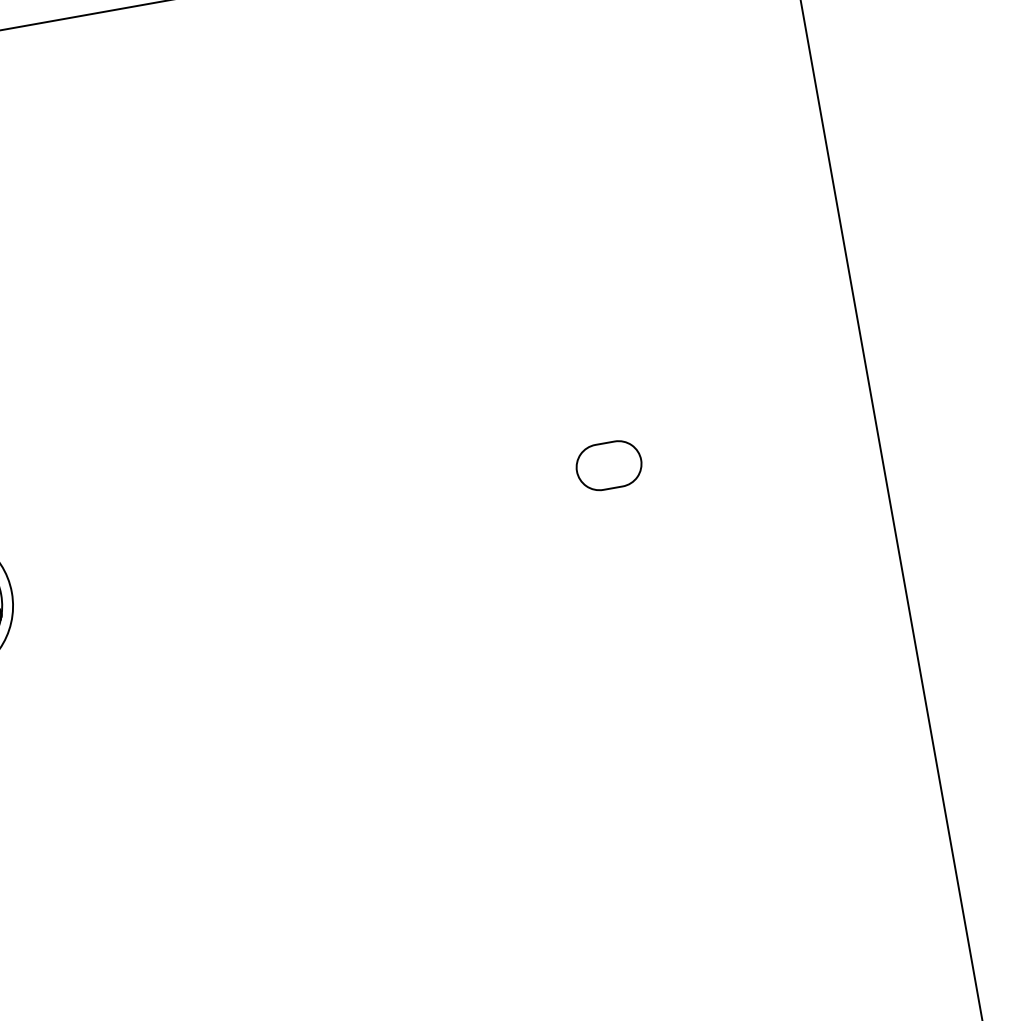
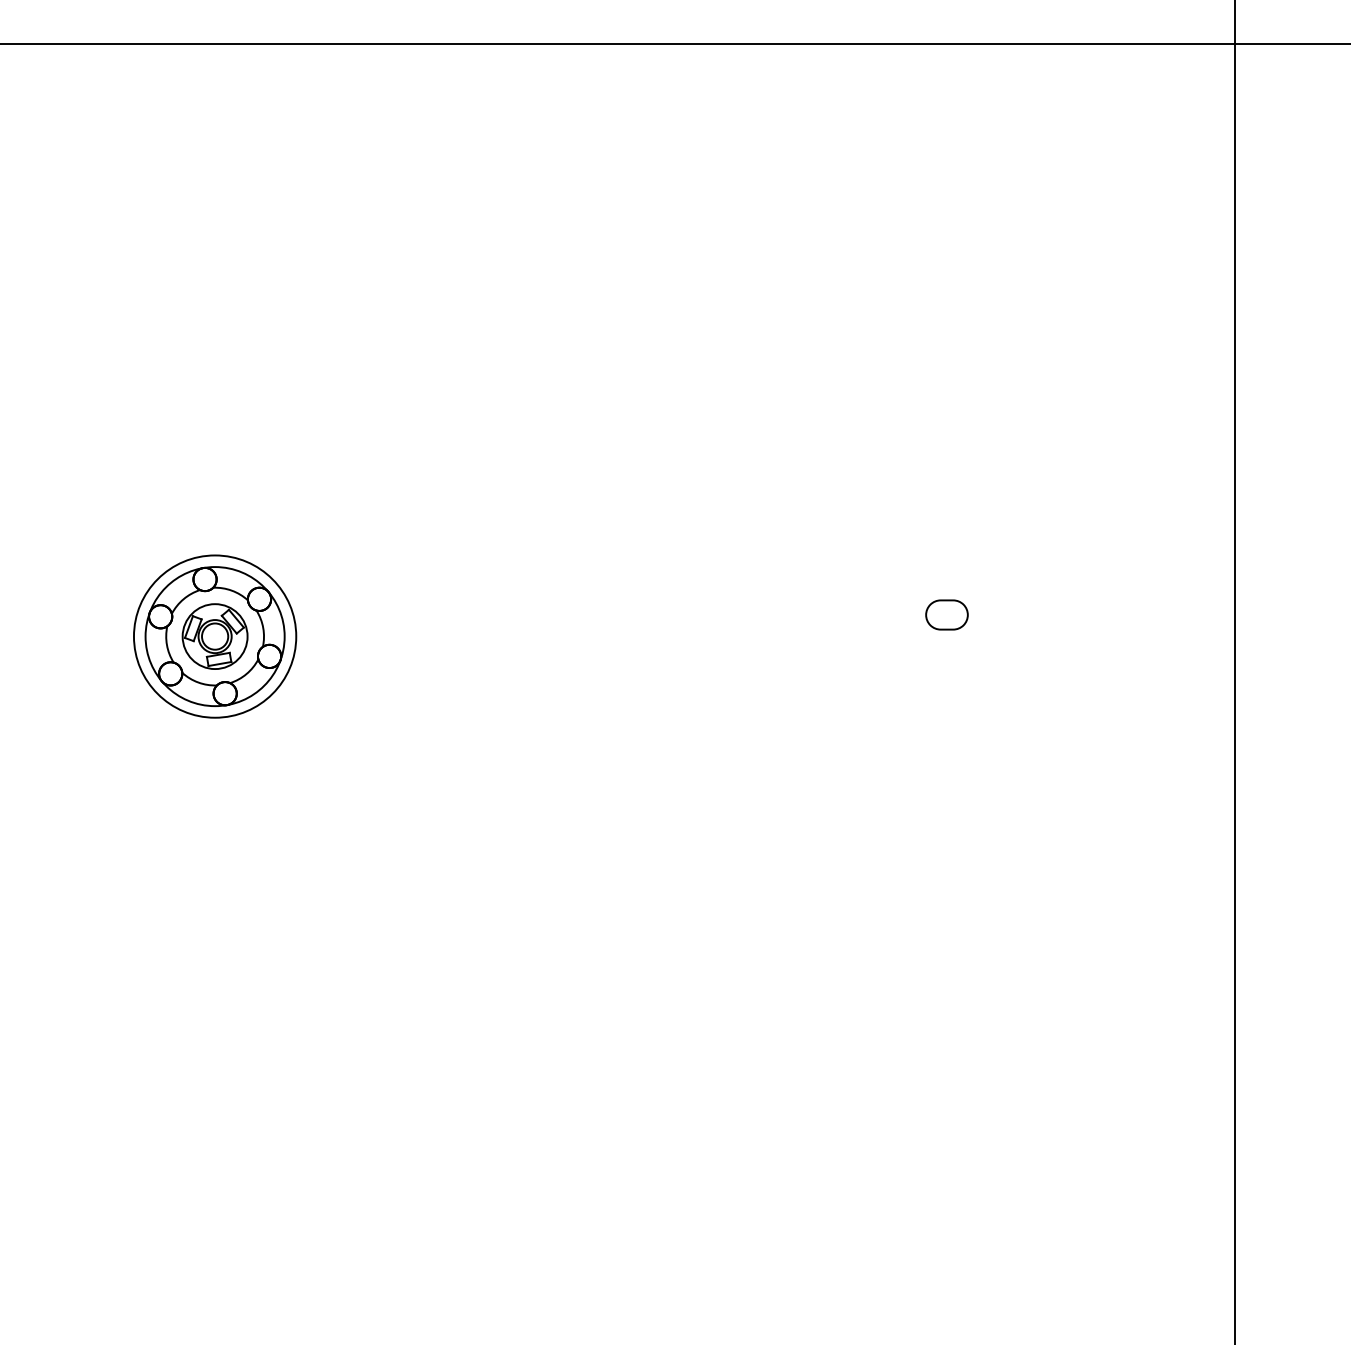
part: (608, 465) -> (946, 614), size x0.6

